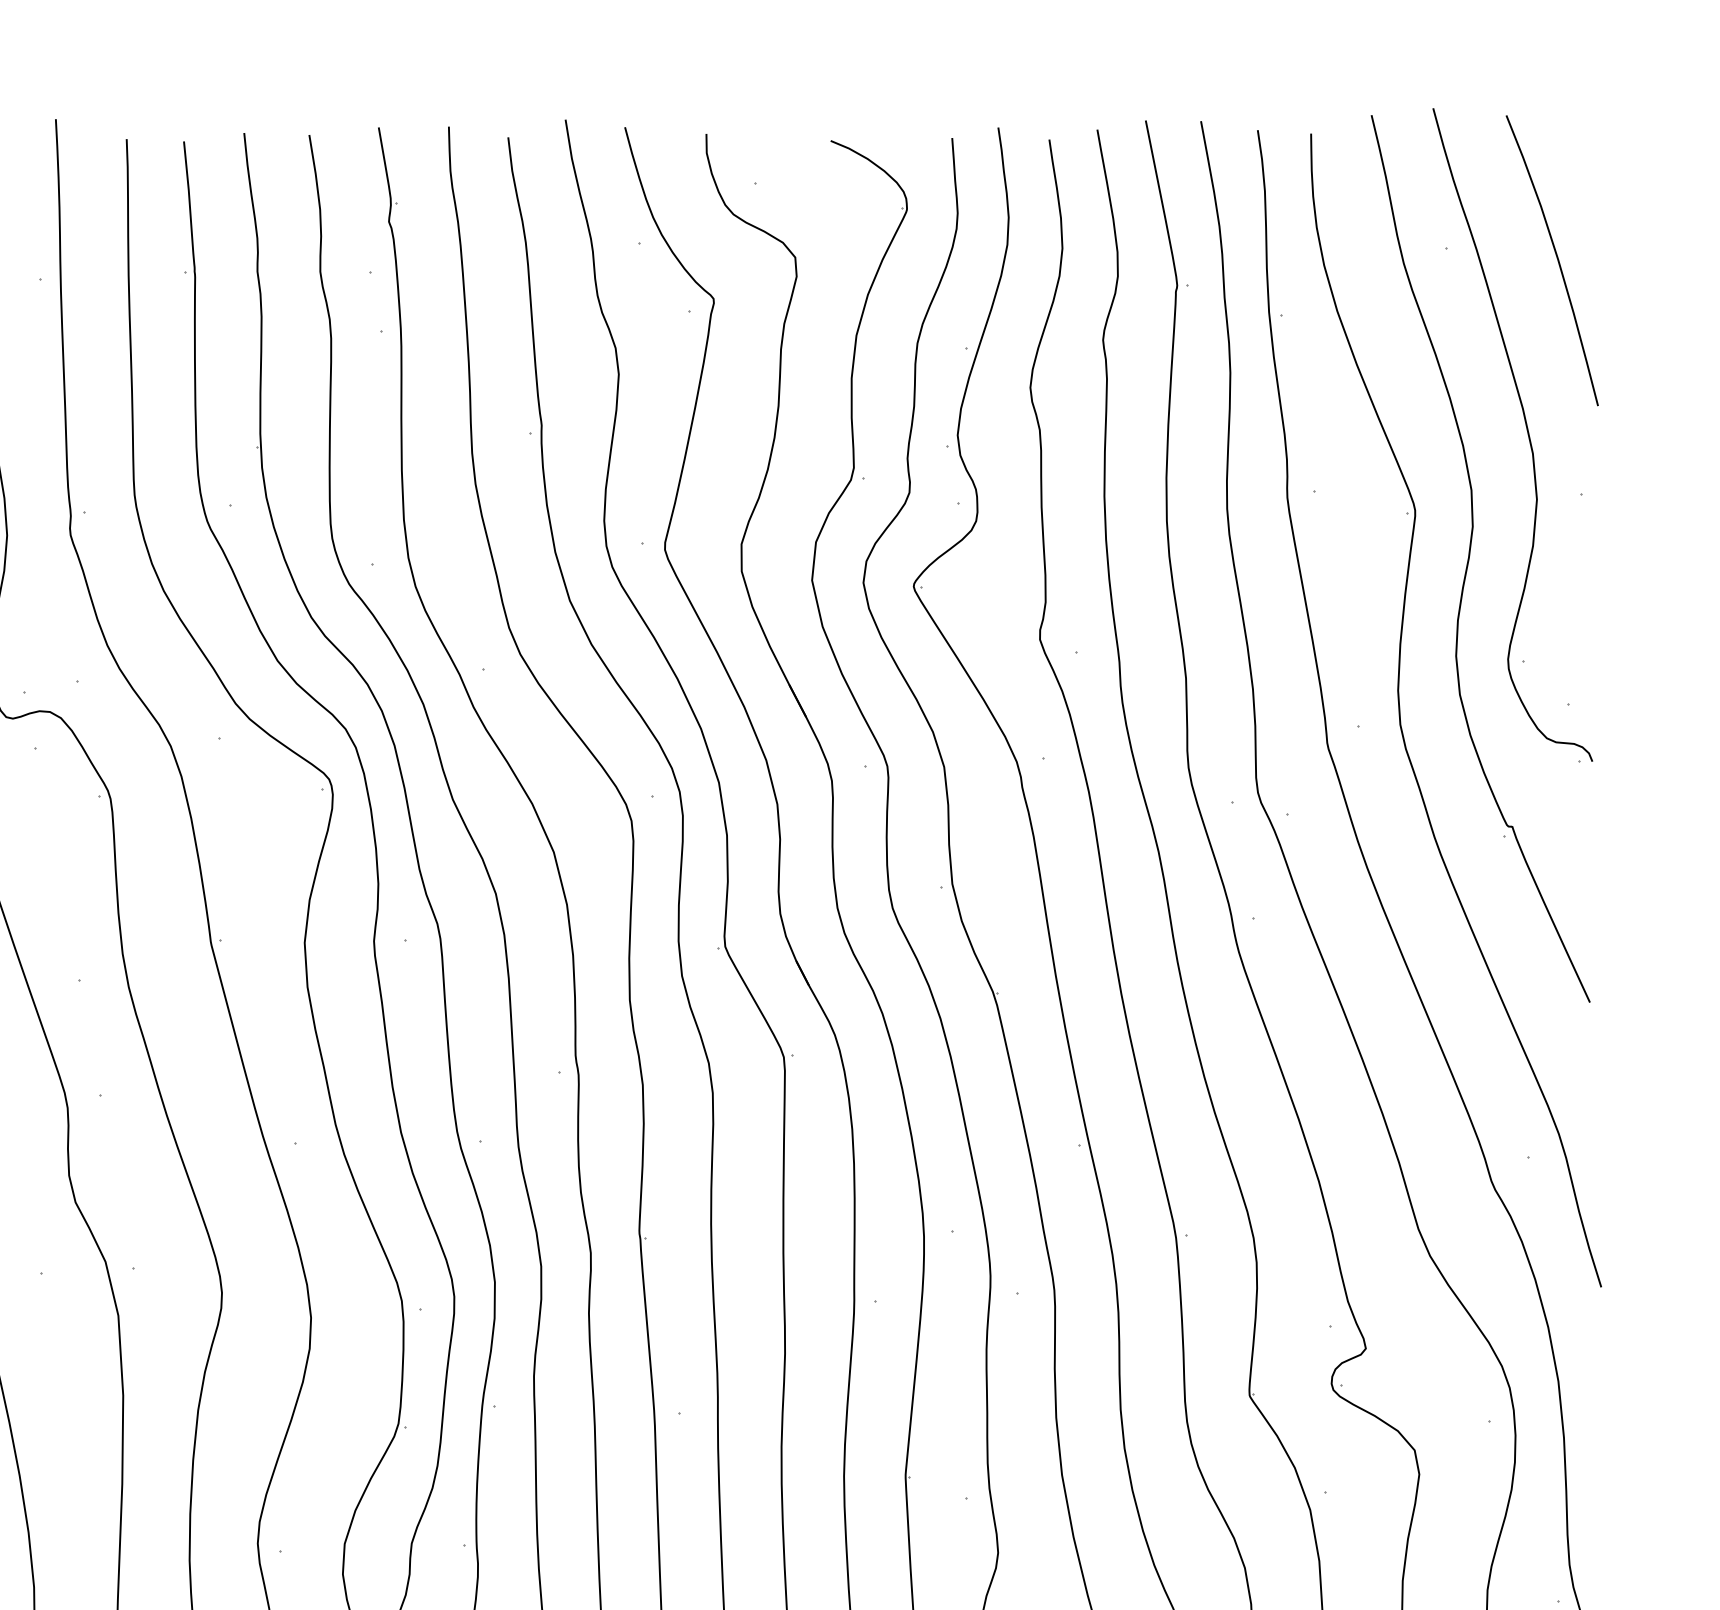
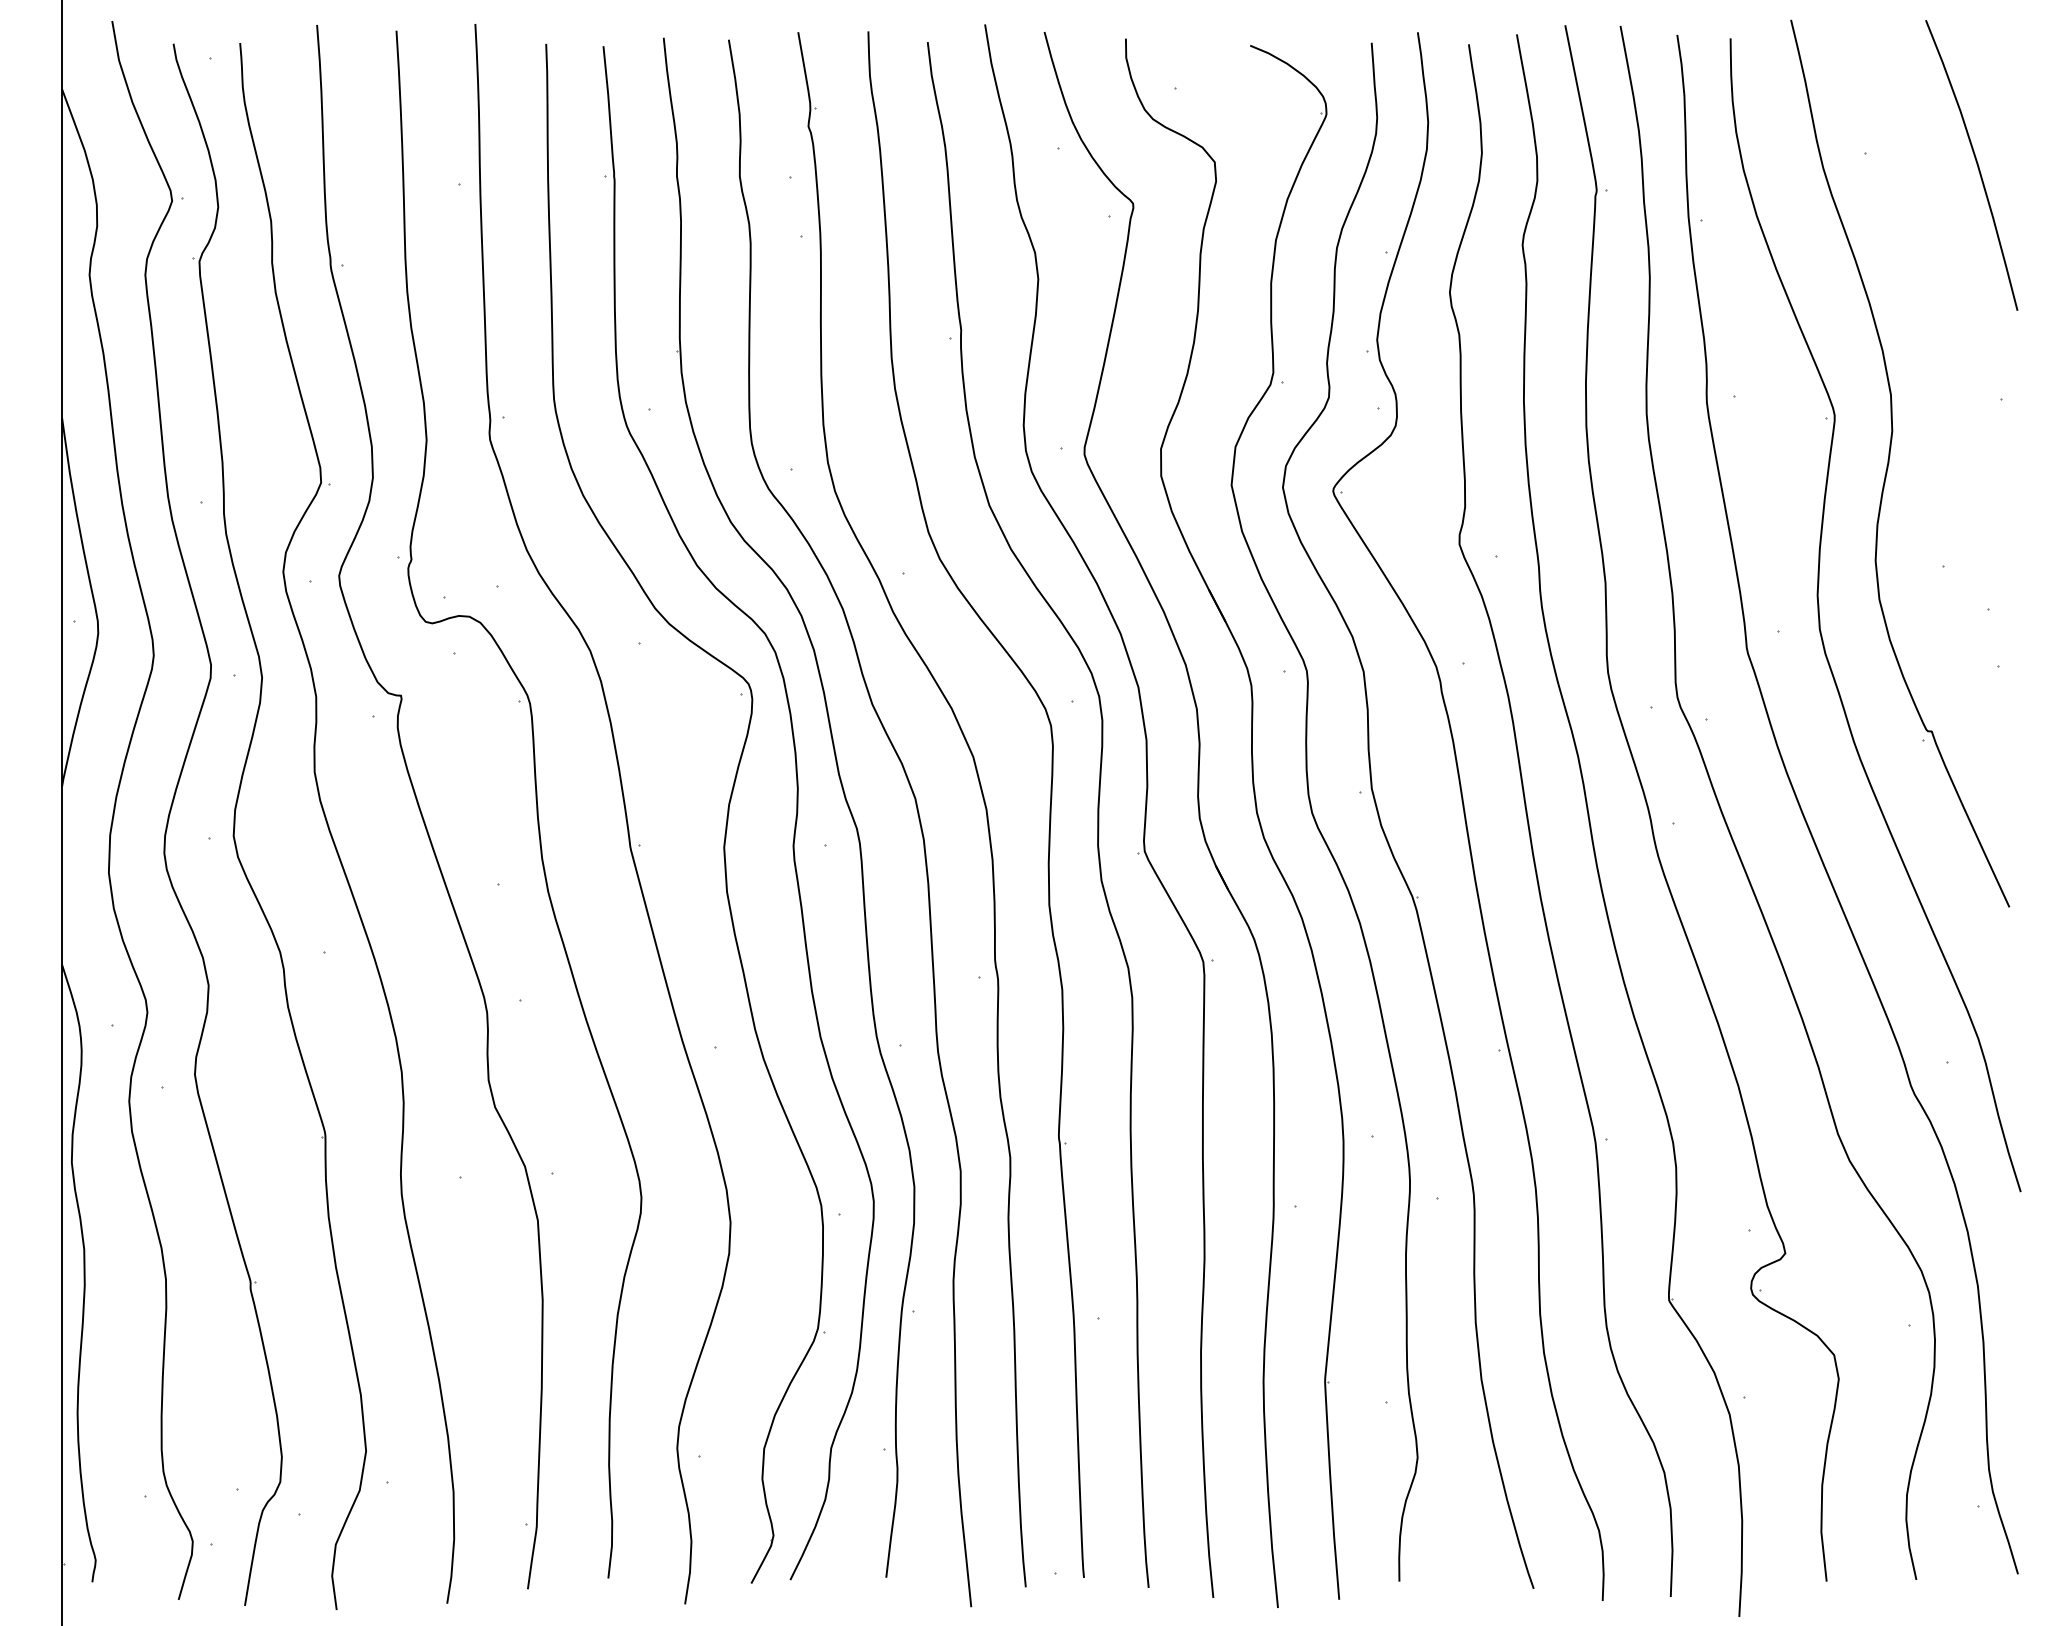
curve: (1527, 432) -> (1946, 337), removed

